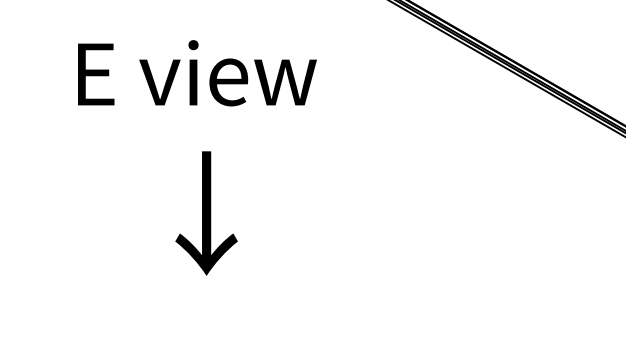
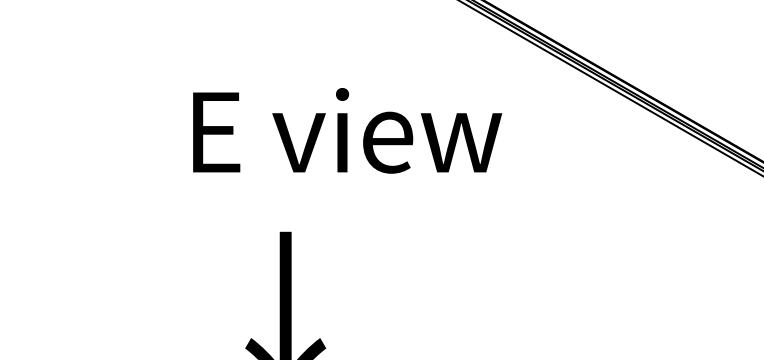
text: (197, 73) -> (347, 131), moved

